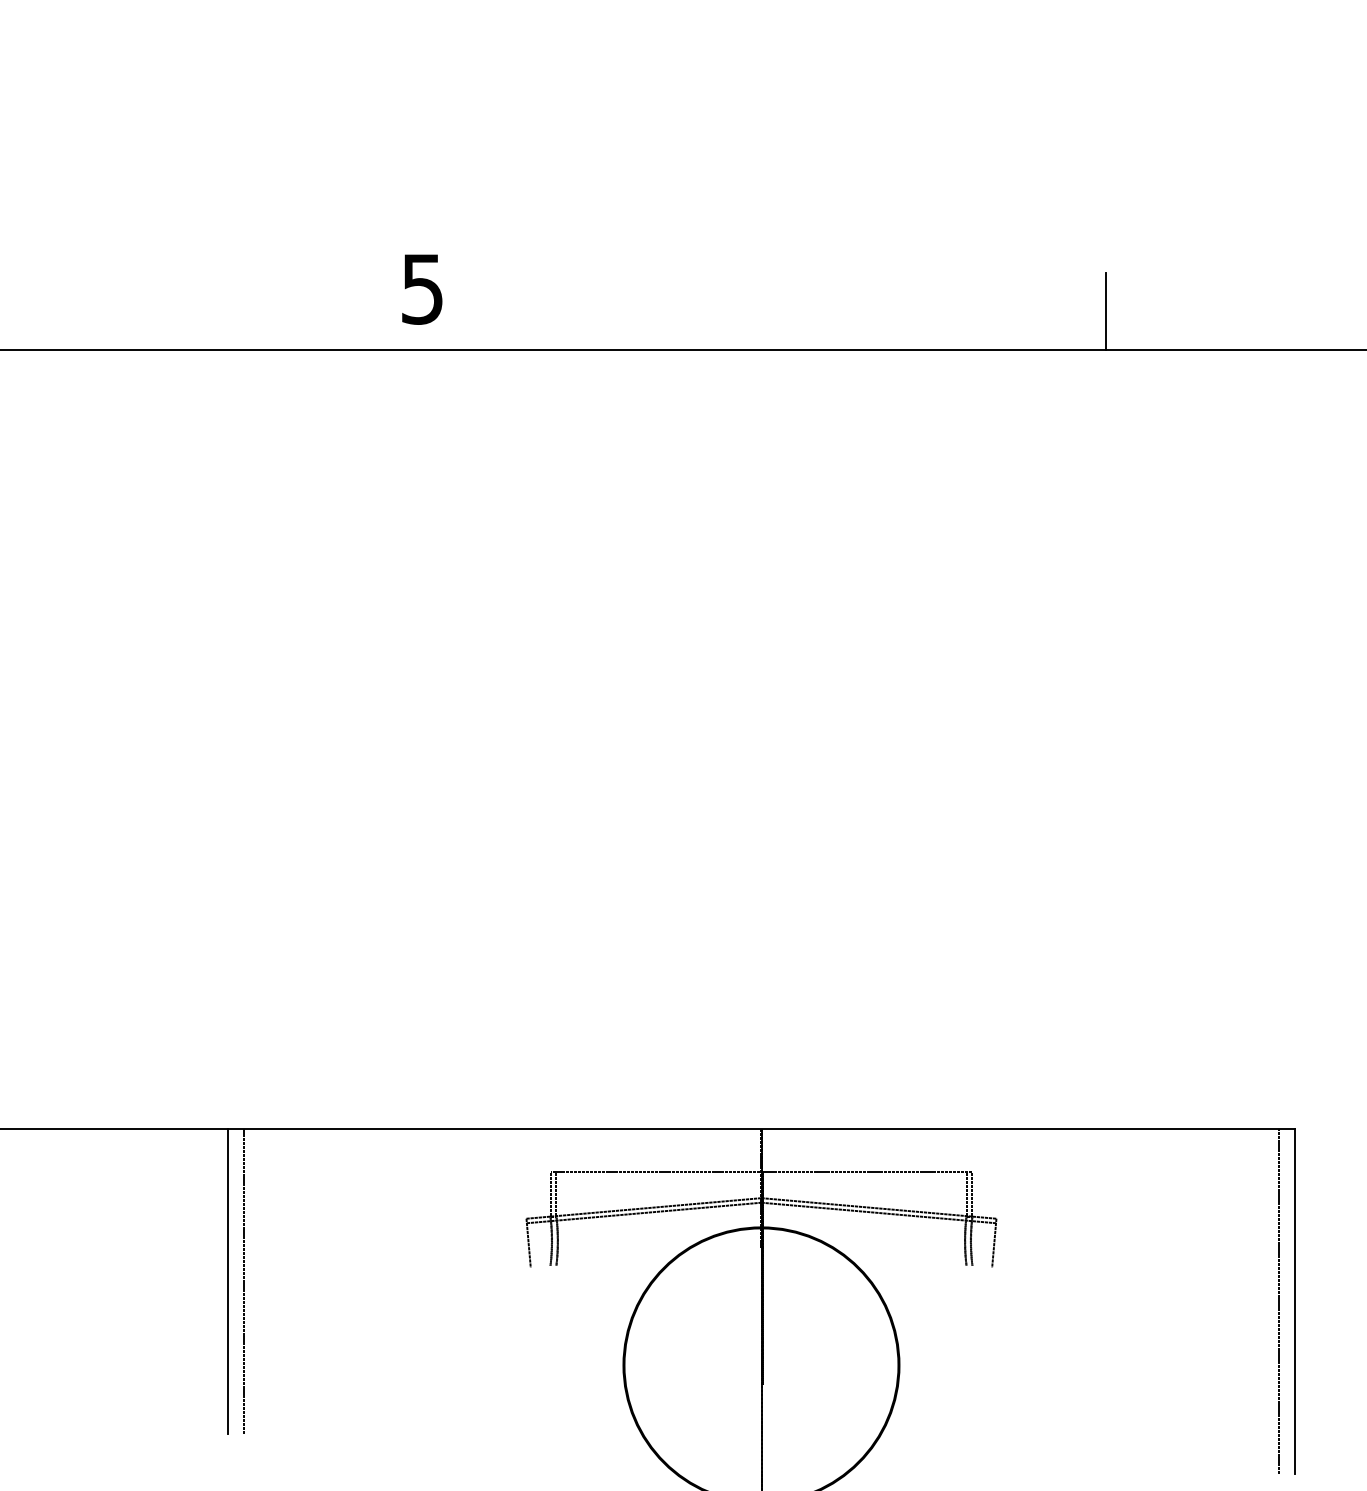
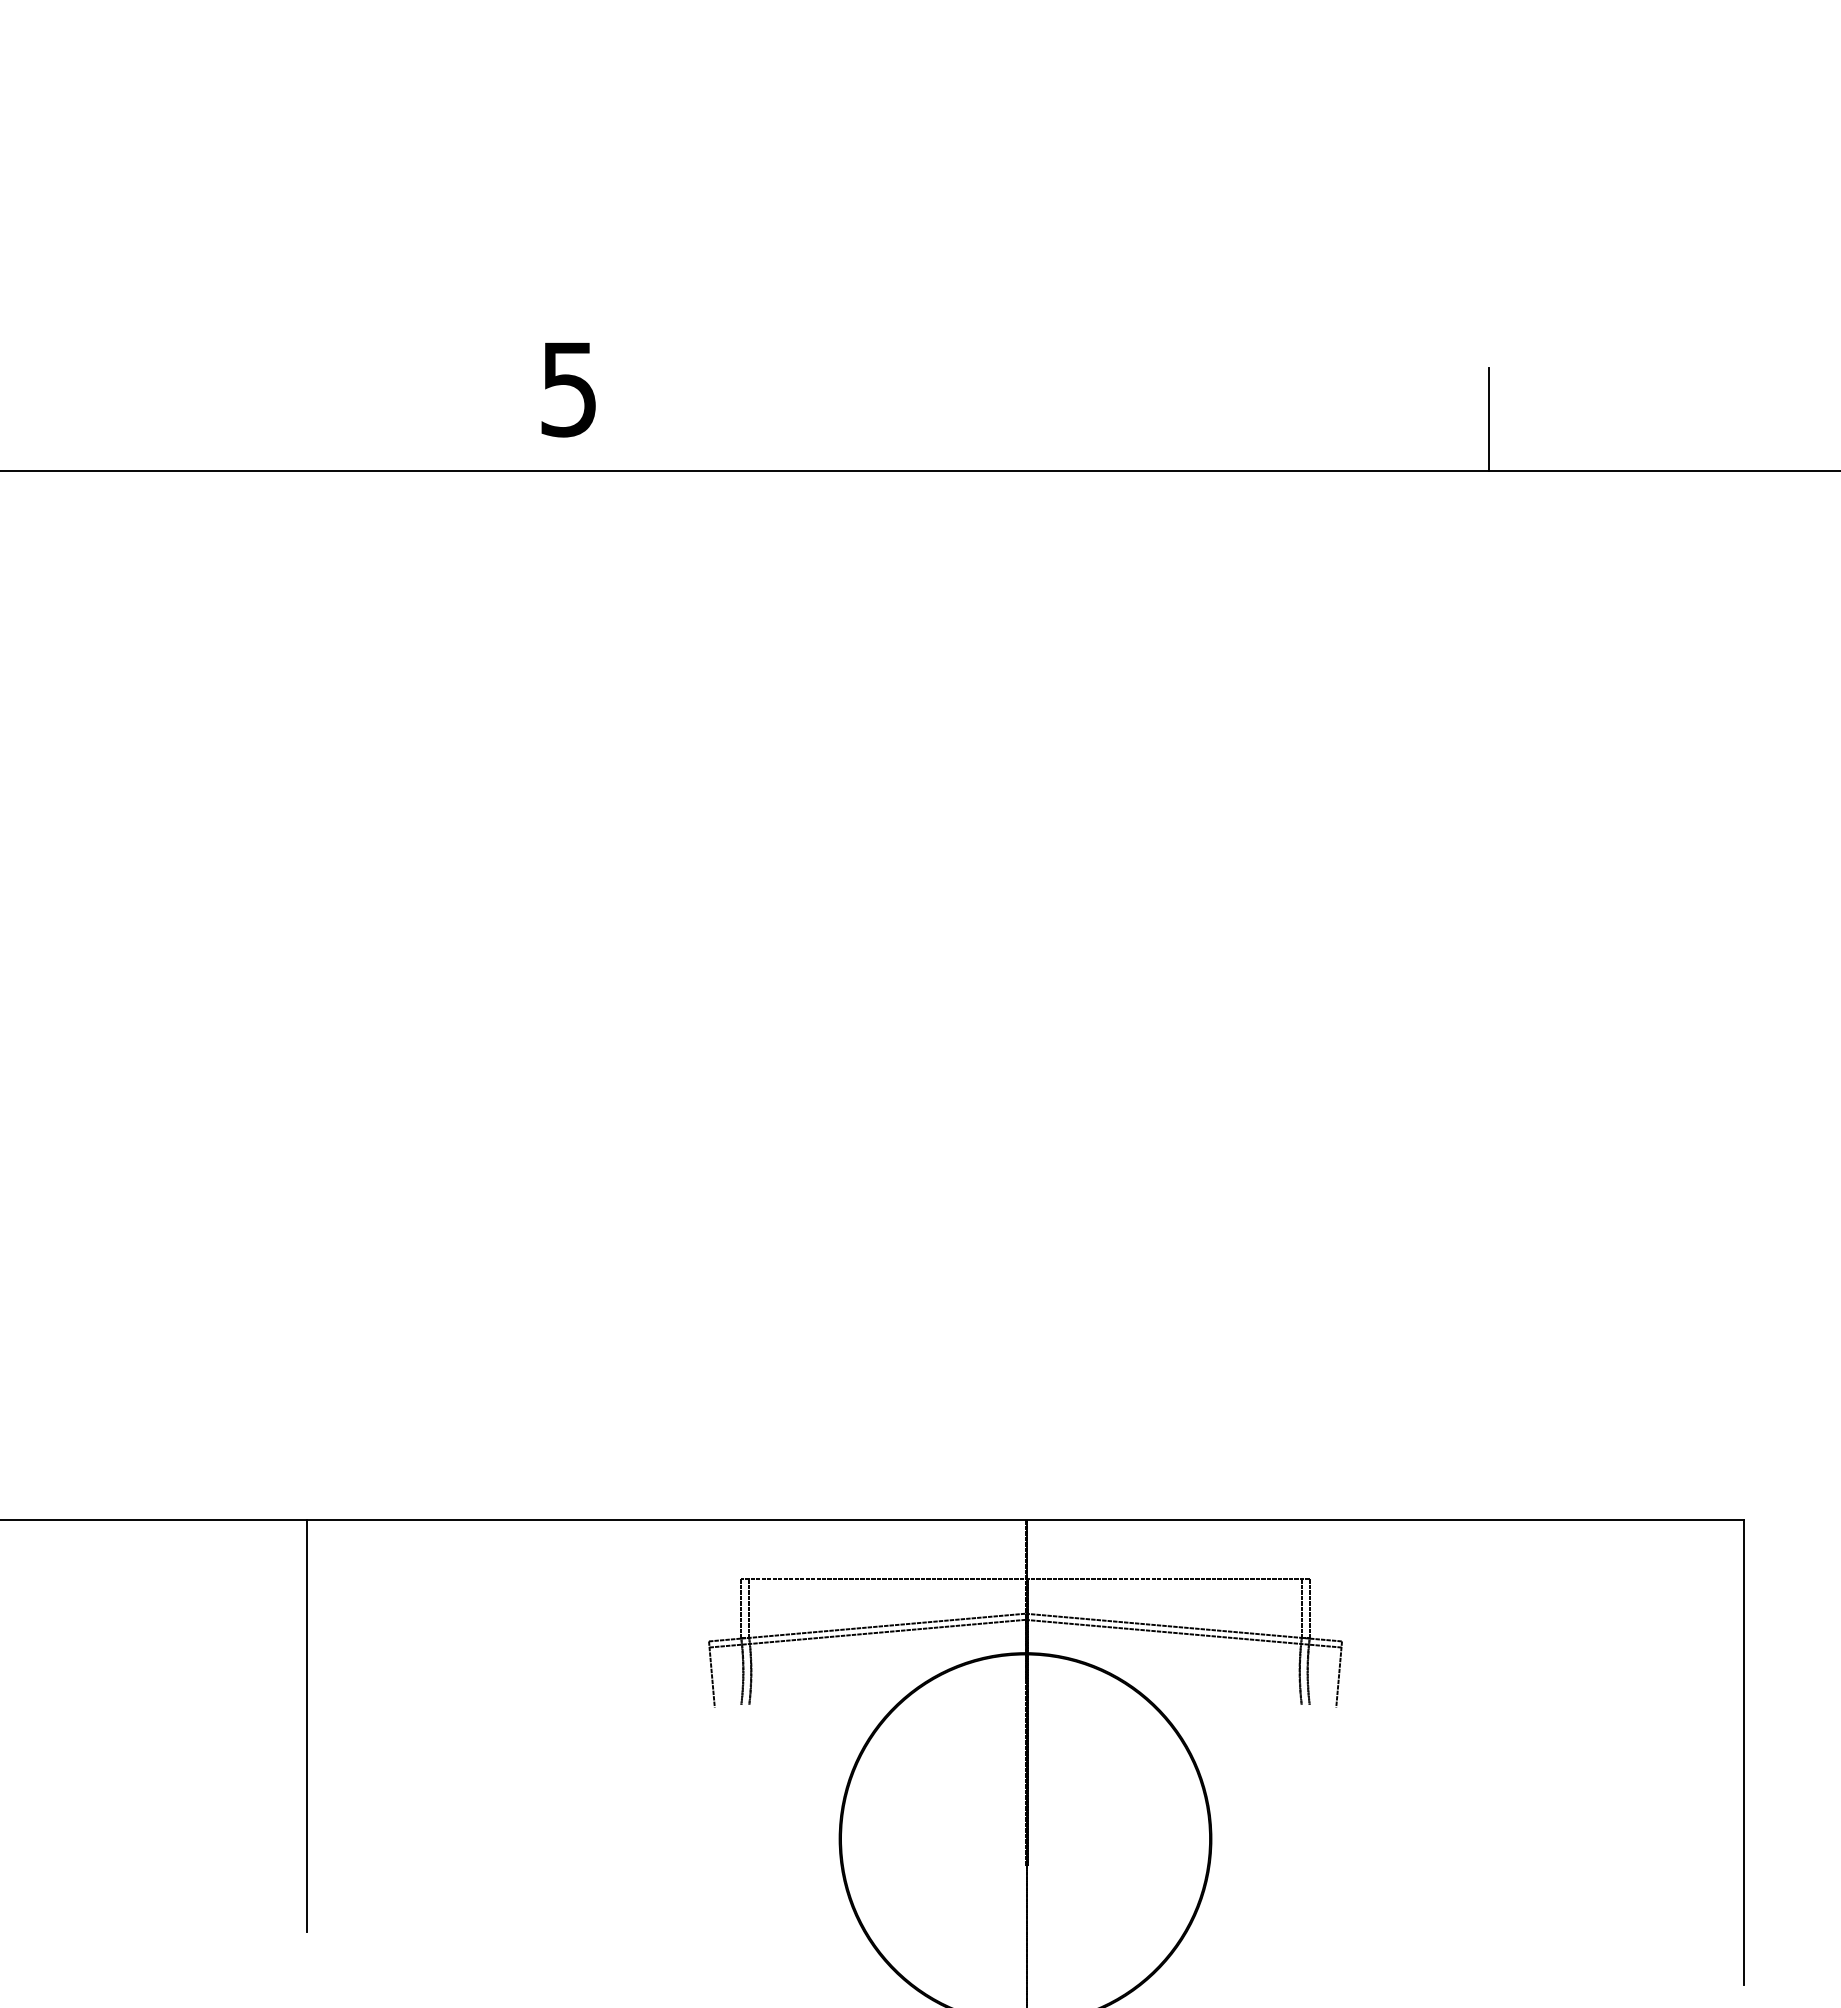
line: (243, 1281) -> (328, 1725), removed
line: (1278, 1301) -> (1722, 1752), removed

